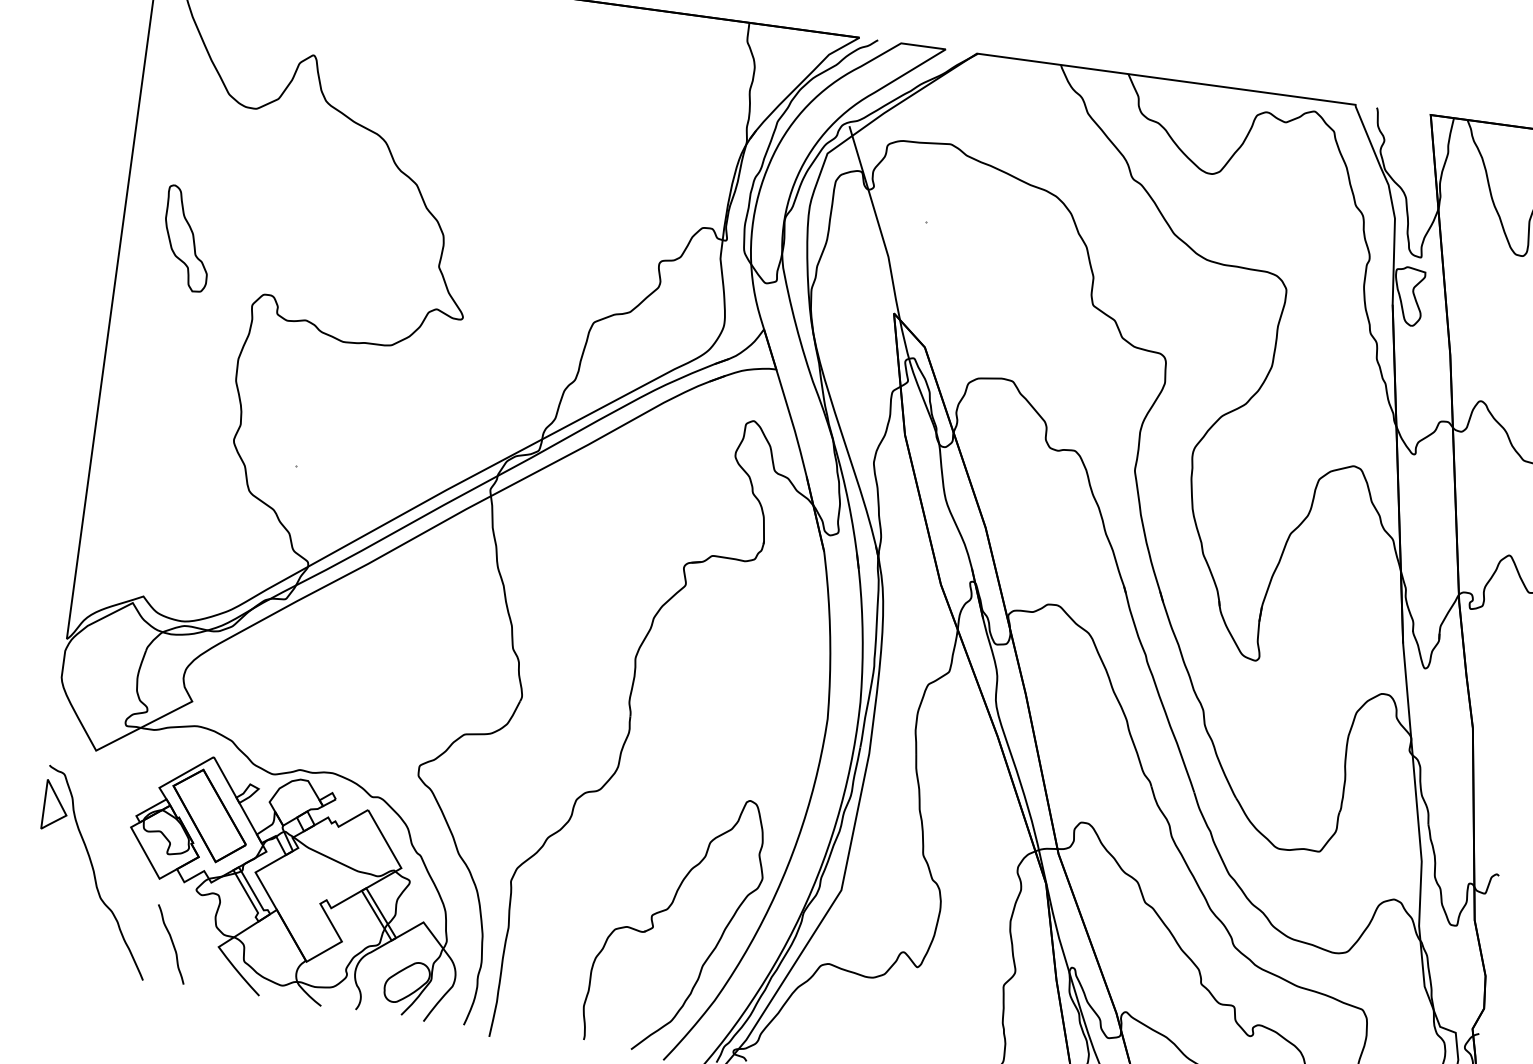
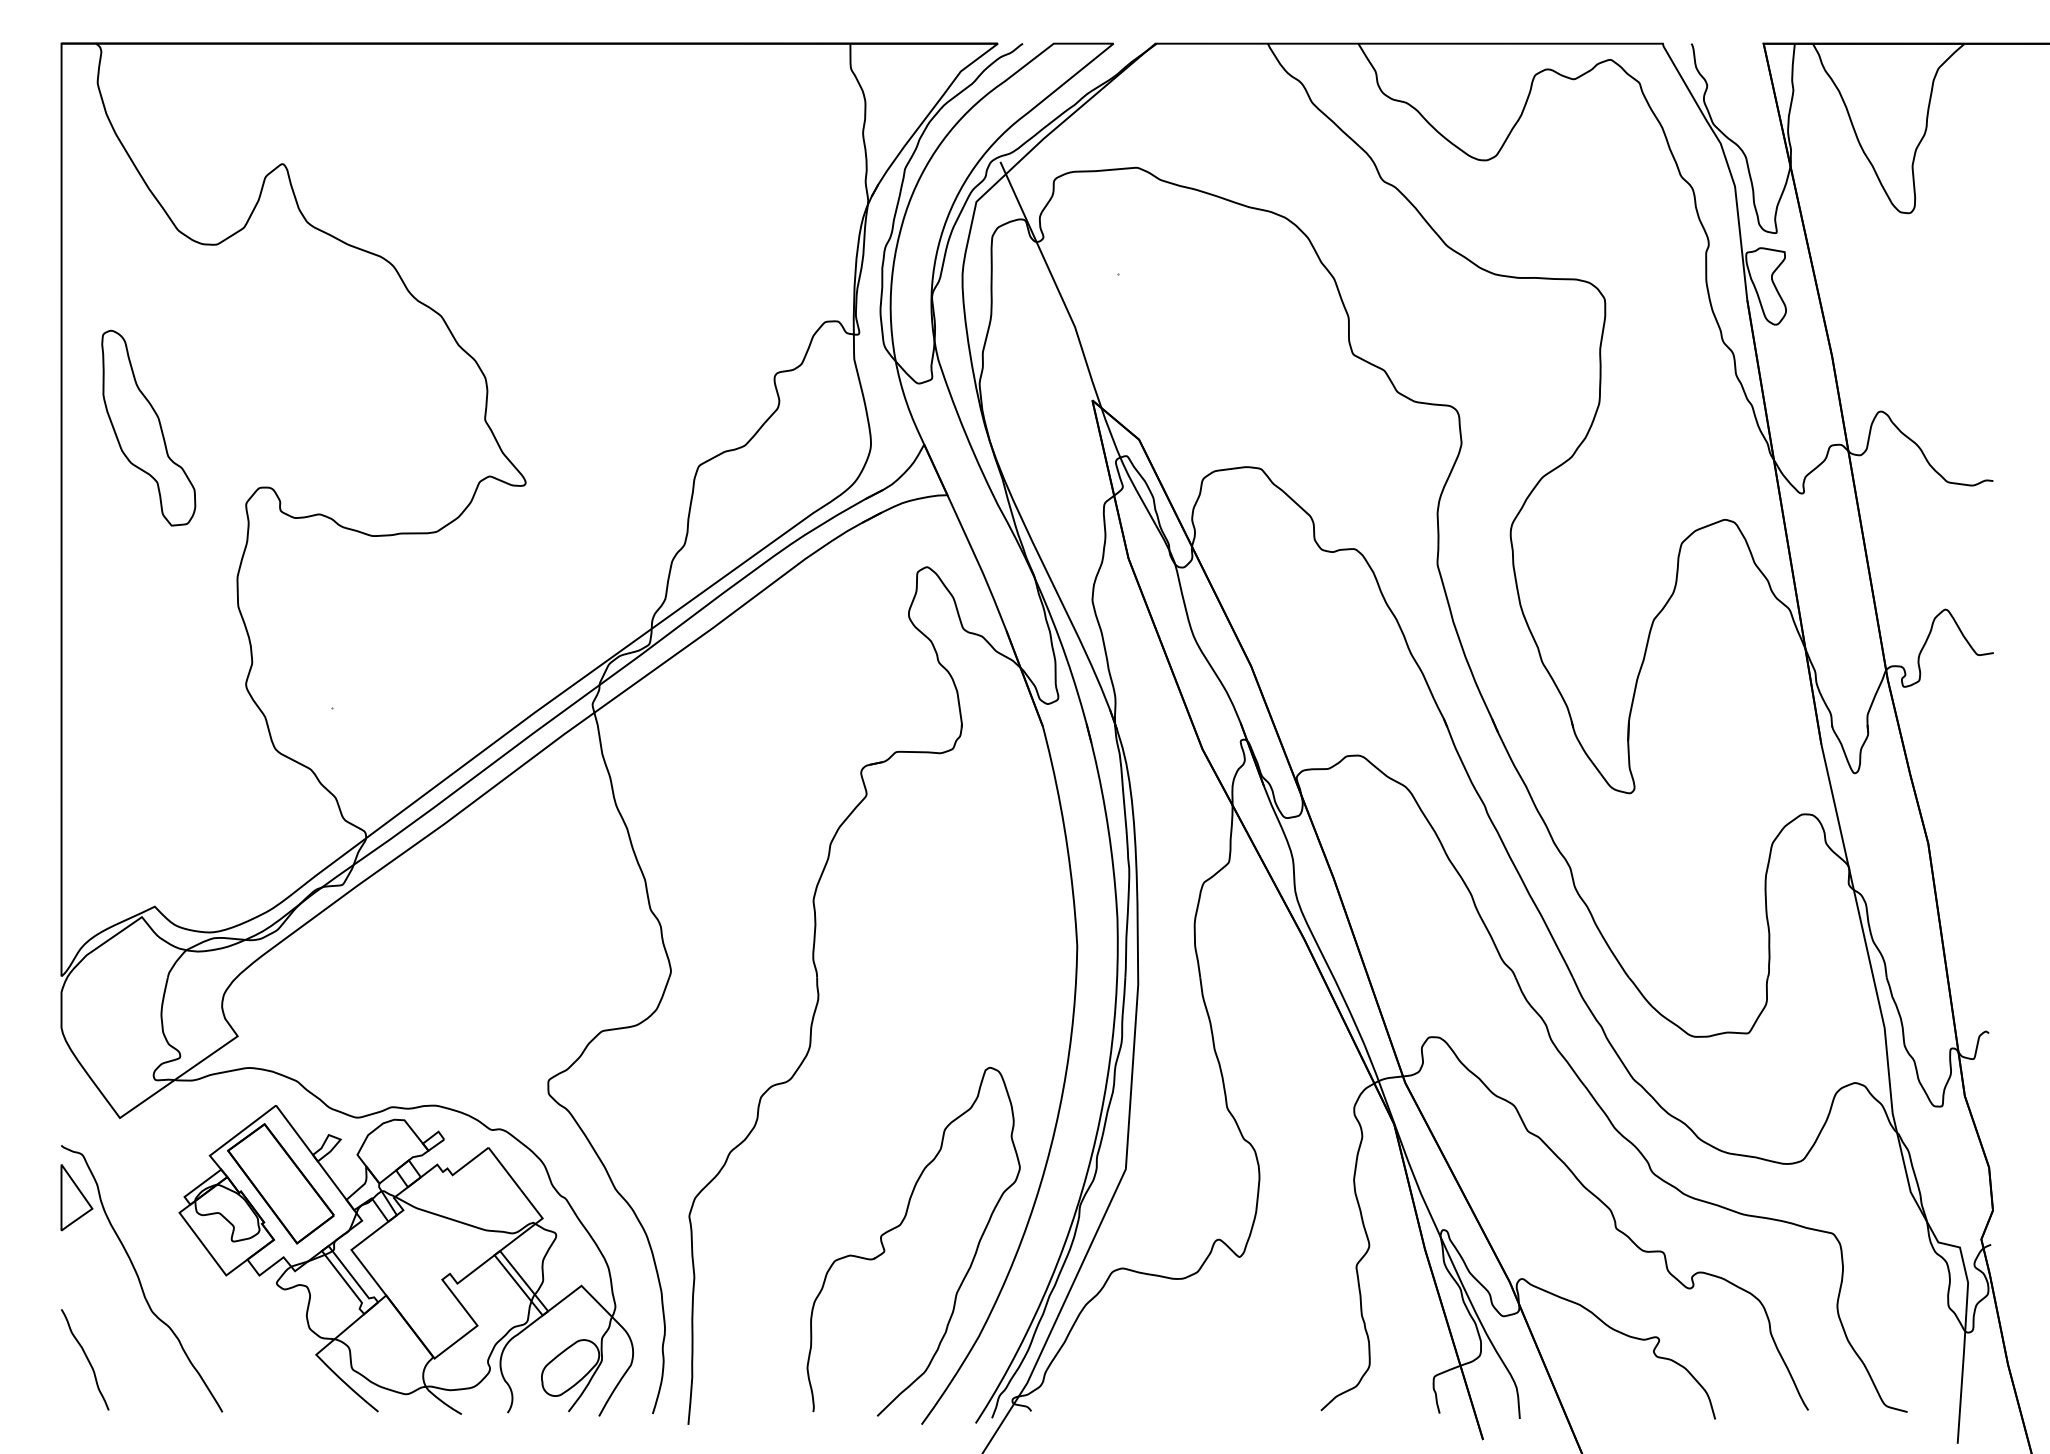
part: (187, 238) -> (148, 427), size x1.43
curve: (172, 943) -> (86, 1358), moved

